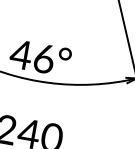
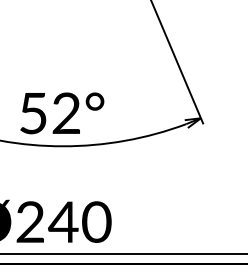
text: (31, 56) -> (48, 113), 46° -> 52°

